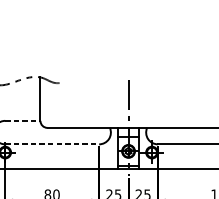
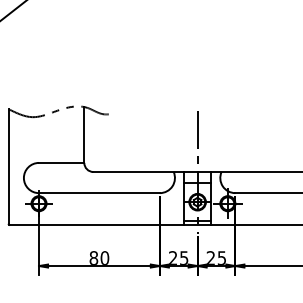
line: (22, 120) -> (61, 162), dashed -> solid
line: (52, 144) -> (99, 193), dashed -> solid

